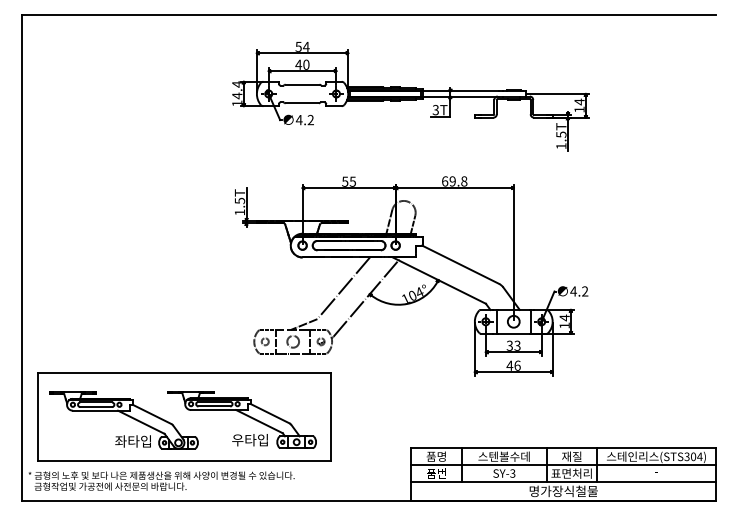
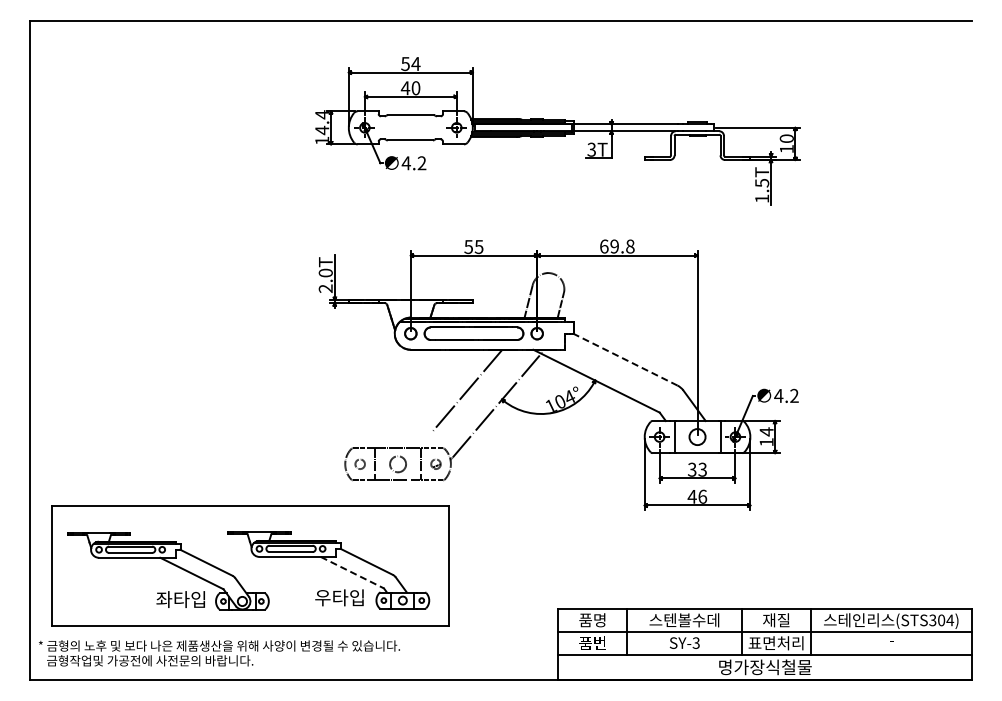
text: (579, 101) -> (786, 138), 14 -> 10
text: (239, 206) -> (325, 280), 1.5T -> 2.0T
line: (460, 264) -> (625, 359), solid -> dashed
line: (303, 324) -> (412, 440), removed
line: (259, 421) -> (352, 572), solid -> dashed

